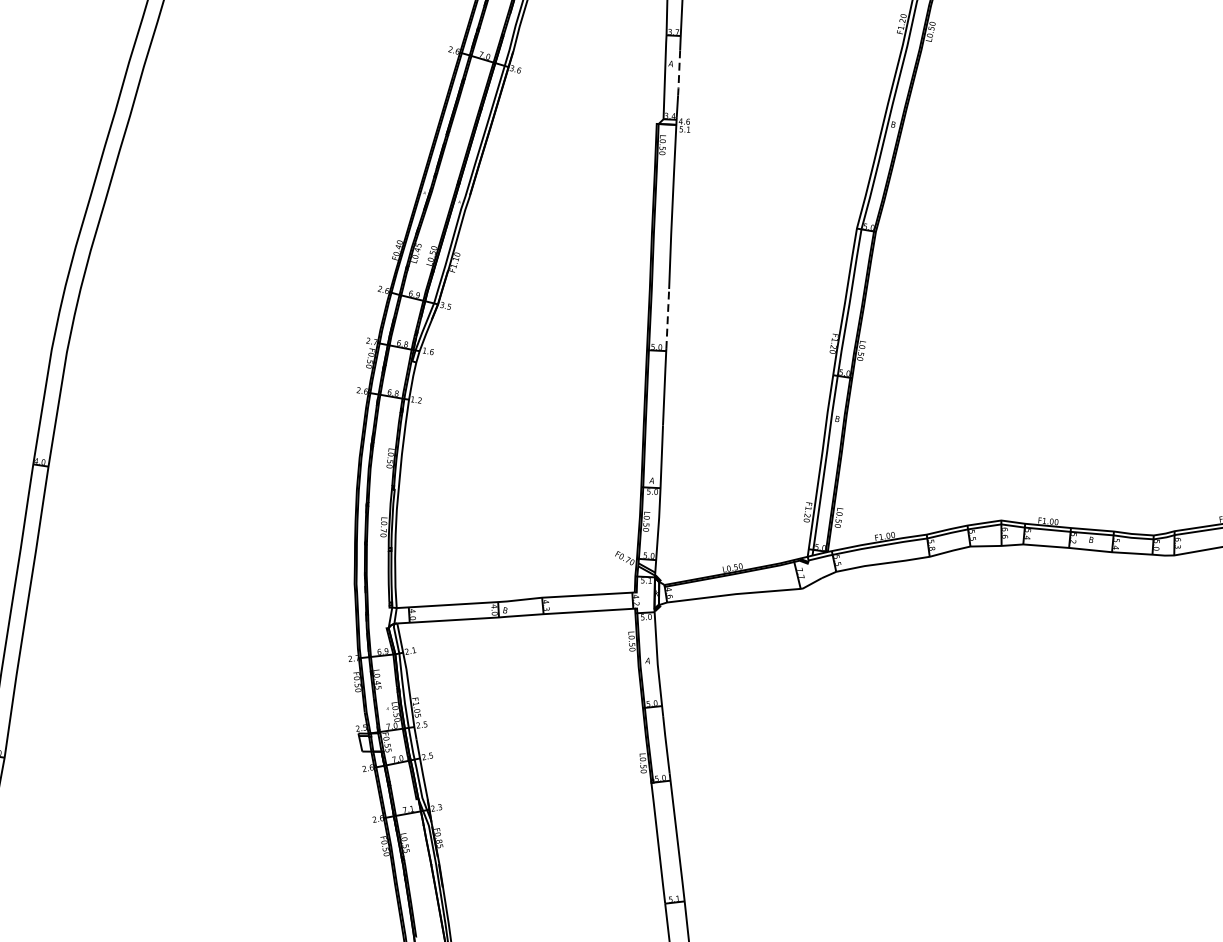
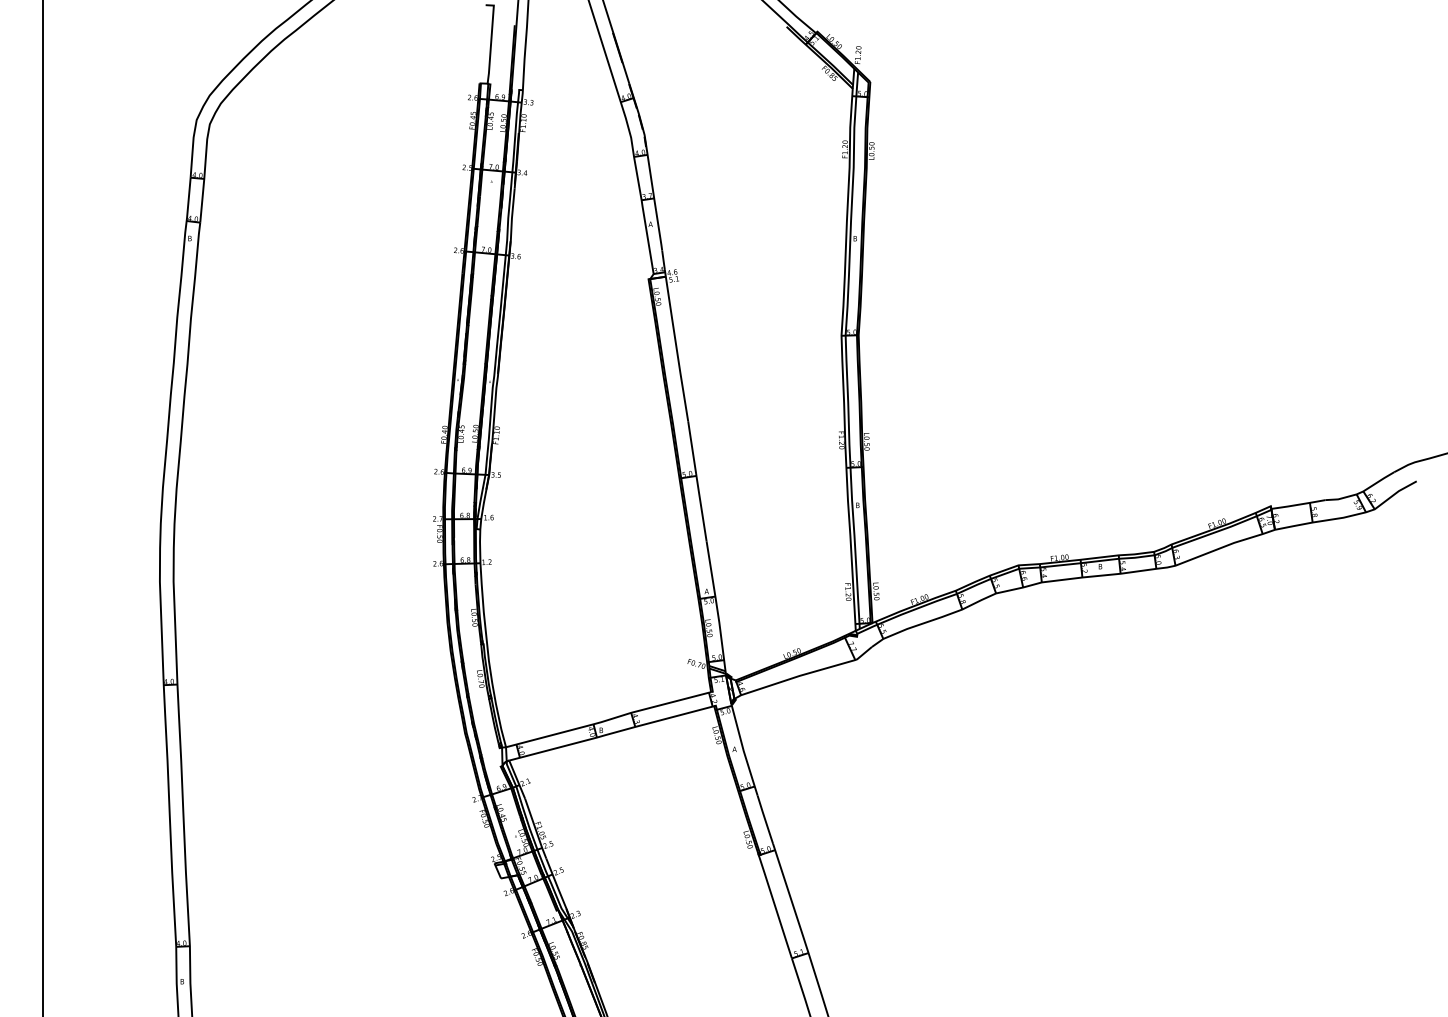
line: (679, 73) -> (659, 231), dashed -> solid
line: (668, 317) -> (692, 446), dashed -> solid

